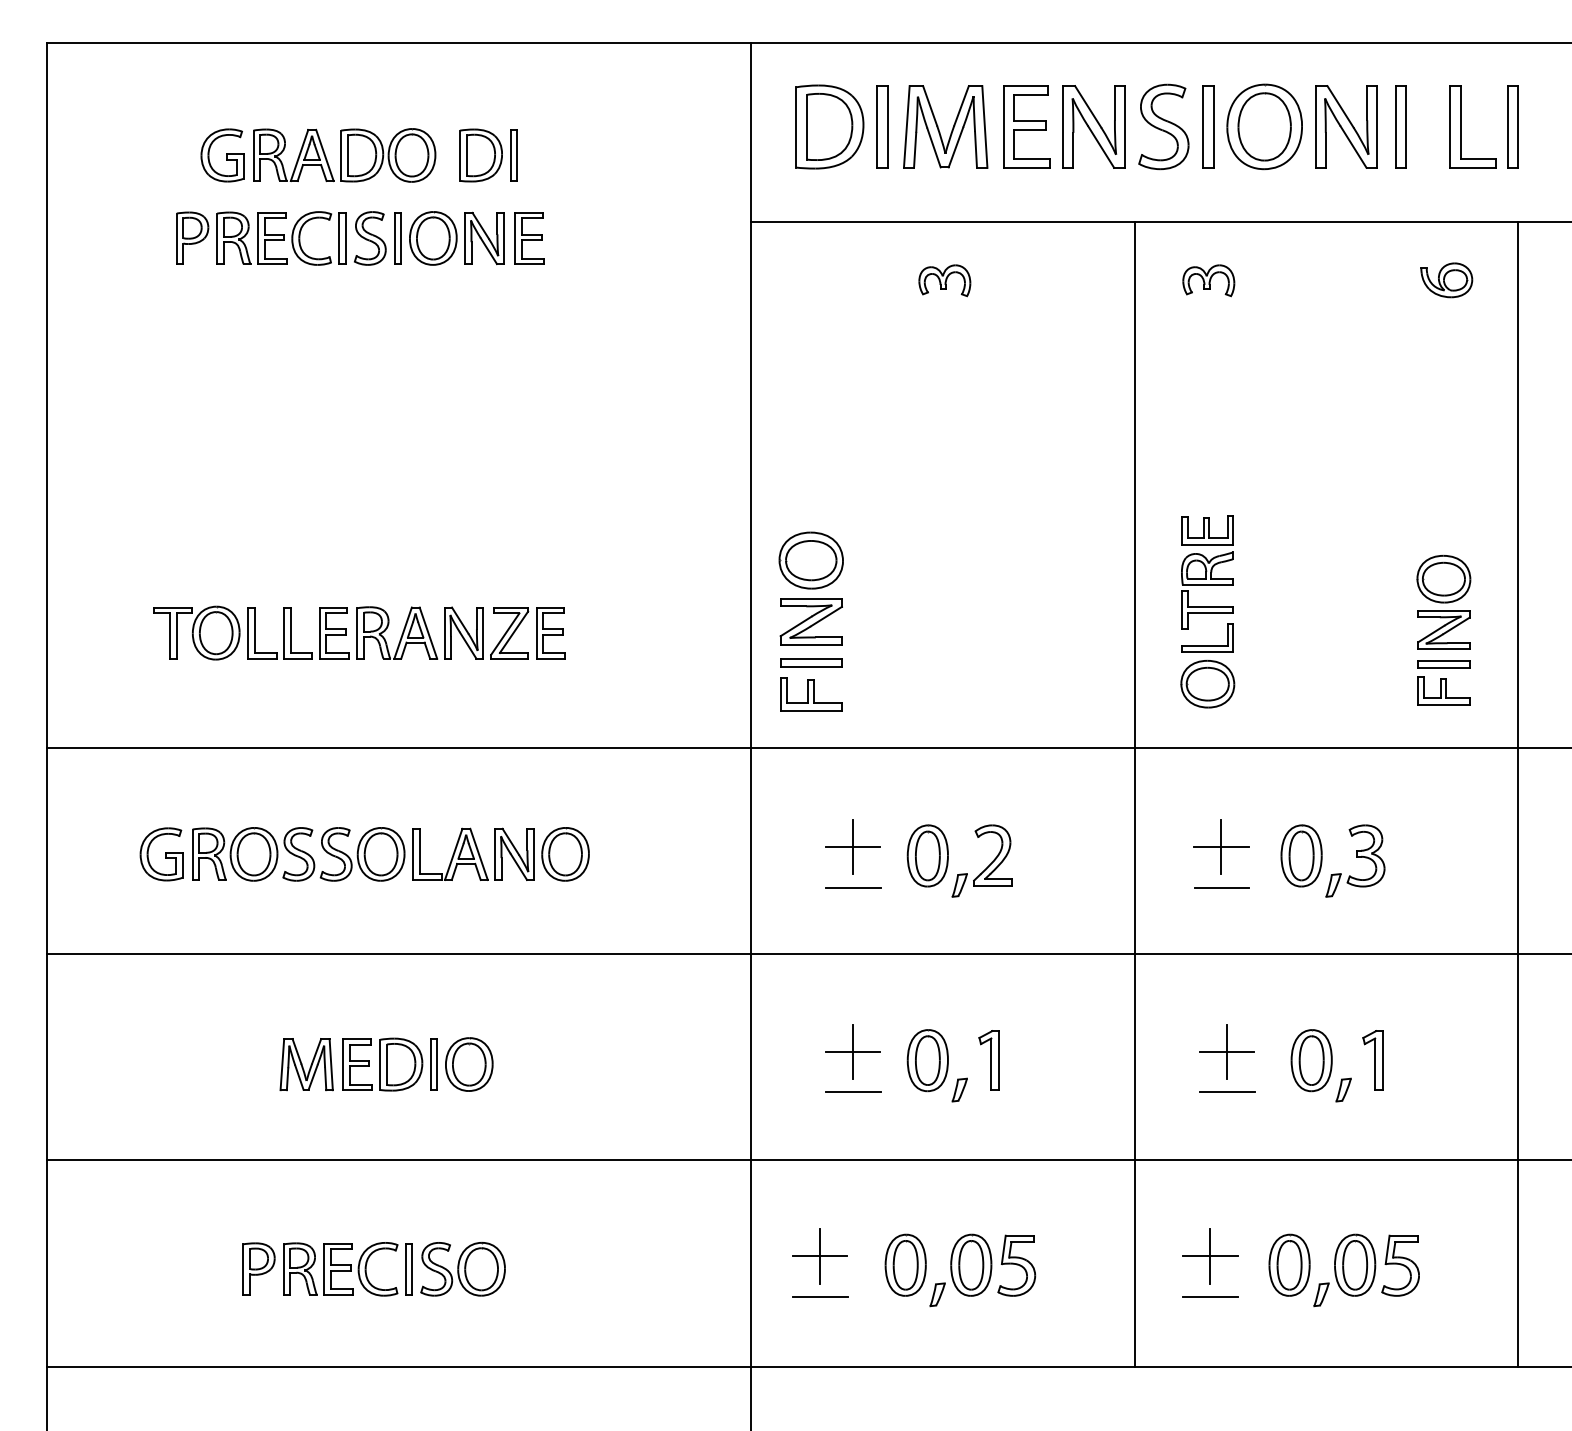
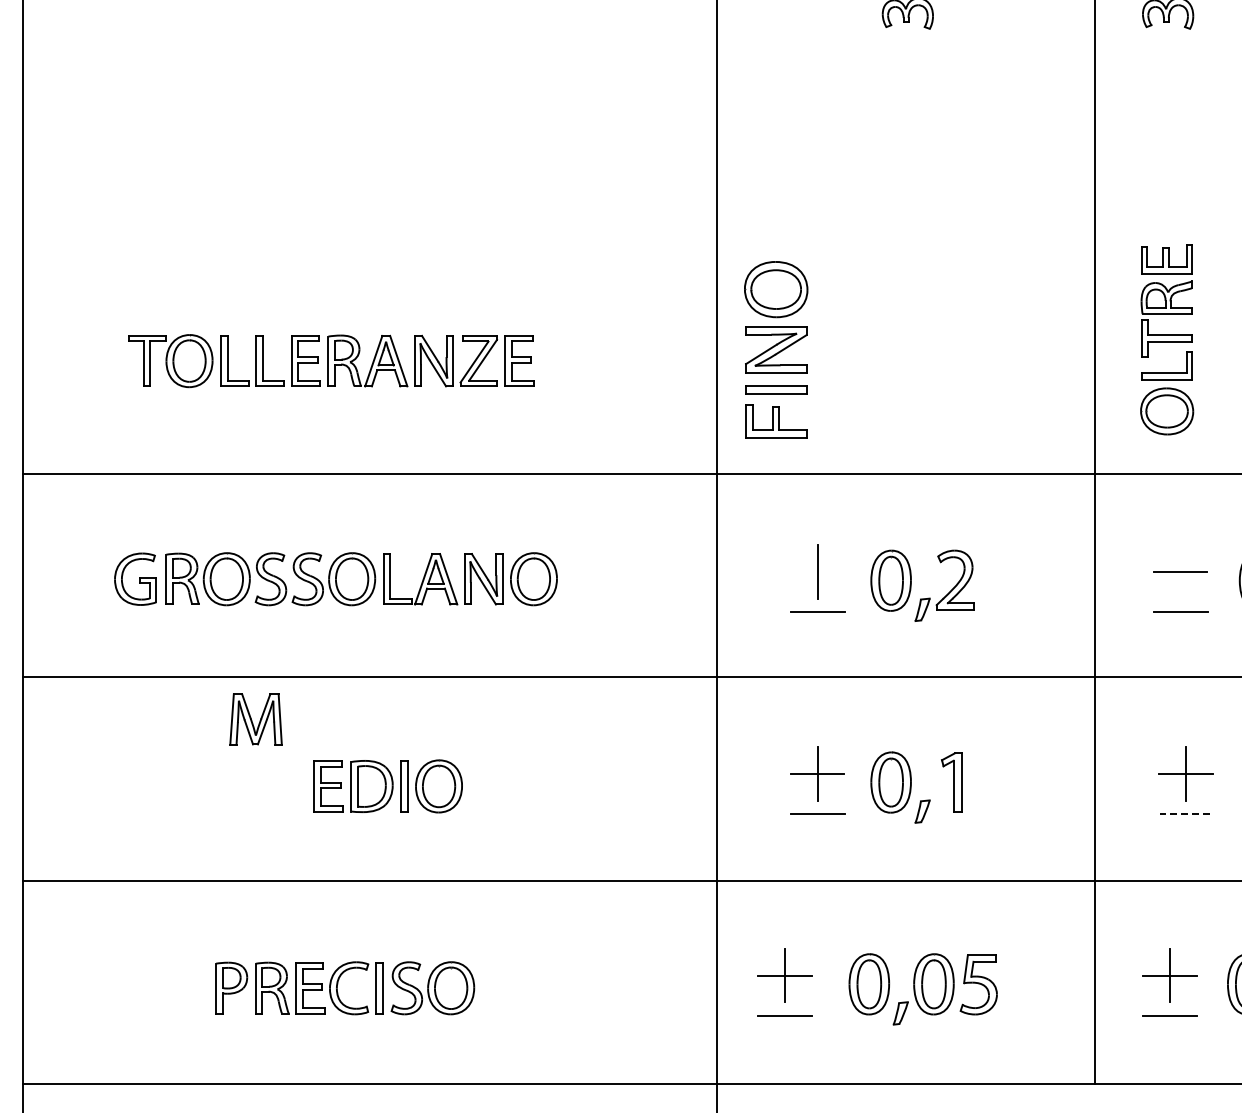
line: (1221, 846) -> (1180, 571), removed
line: (852, 847) -> (816, 572), removed
part: (306, 1064) -> (255, 719), moved
line: (1227, 1092) -> (1186, 813), solid -> dashed

